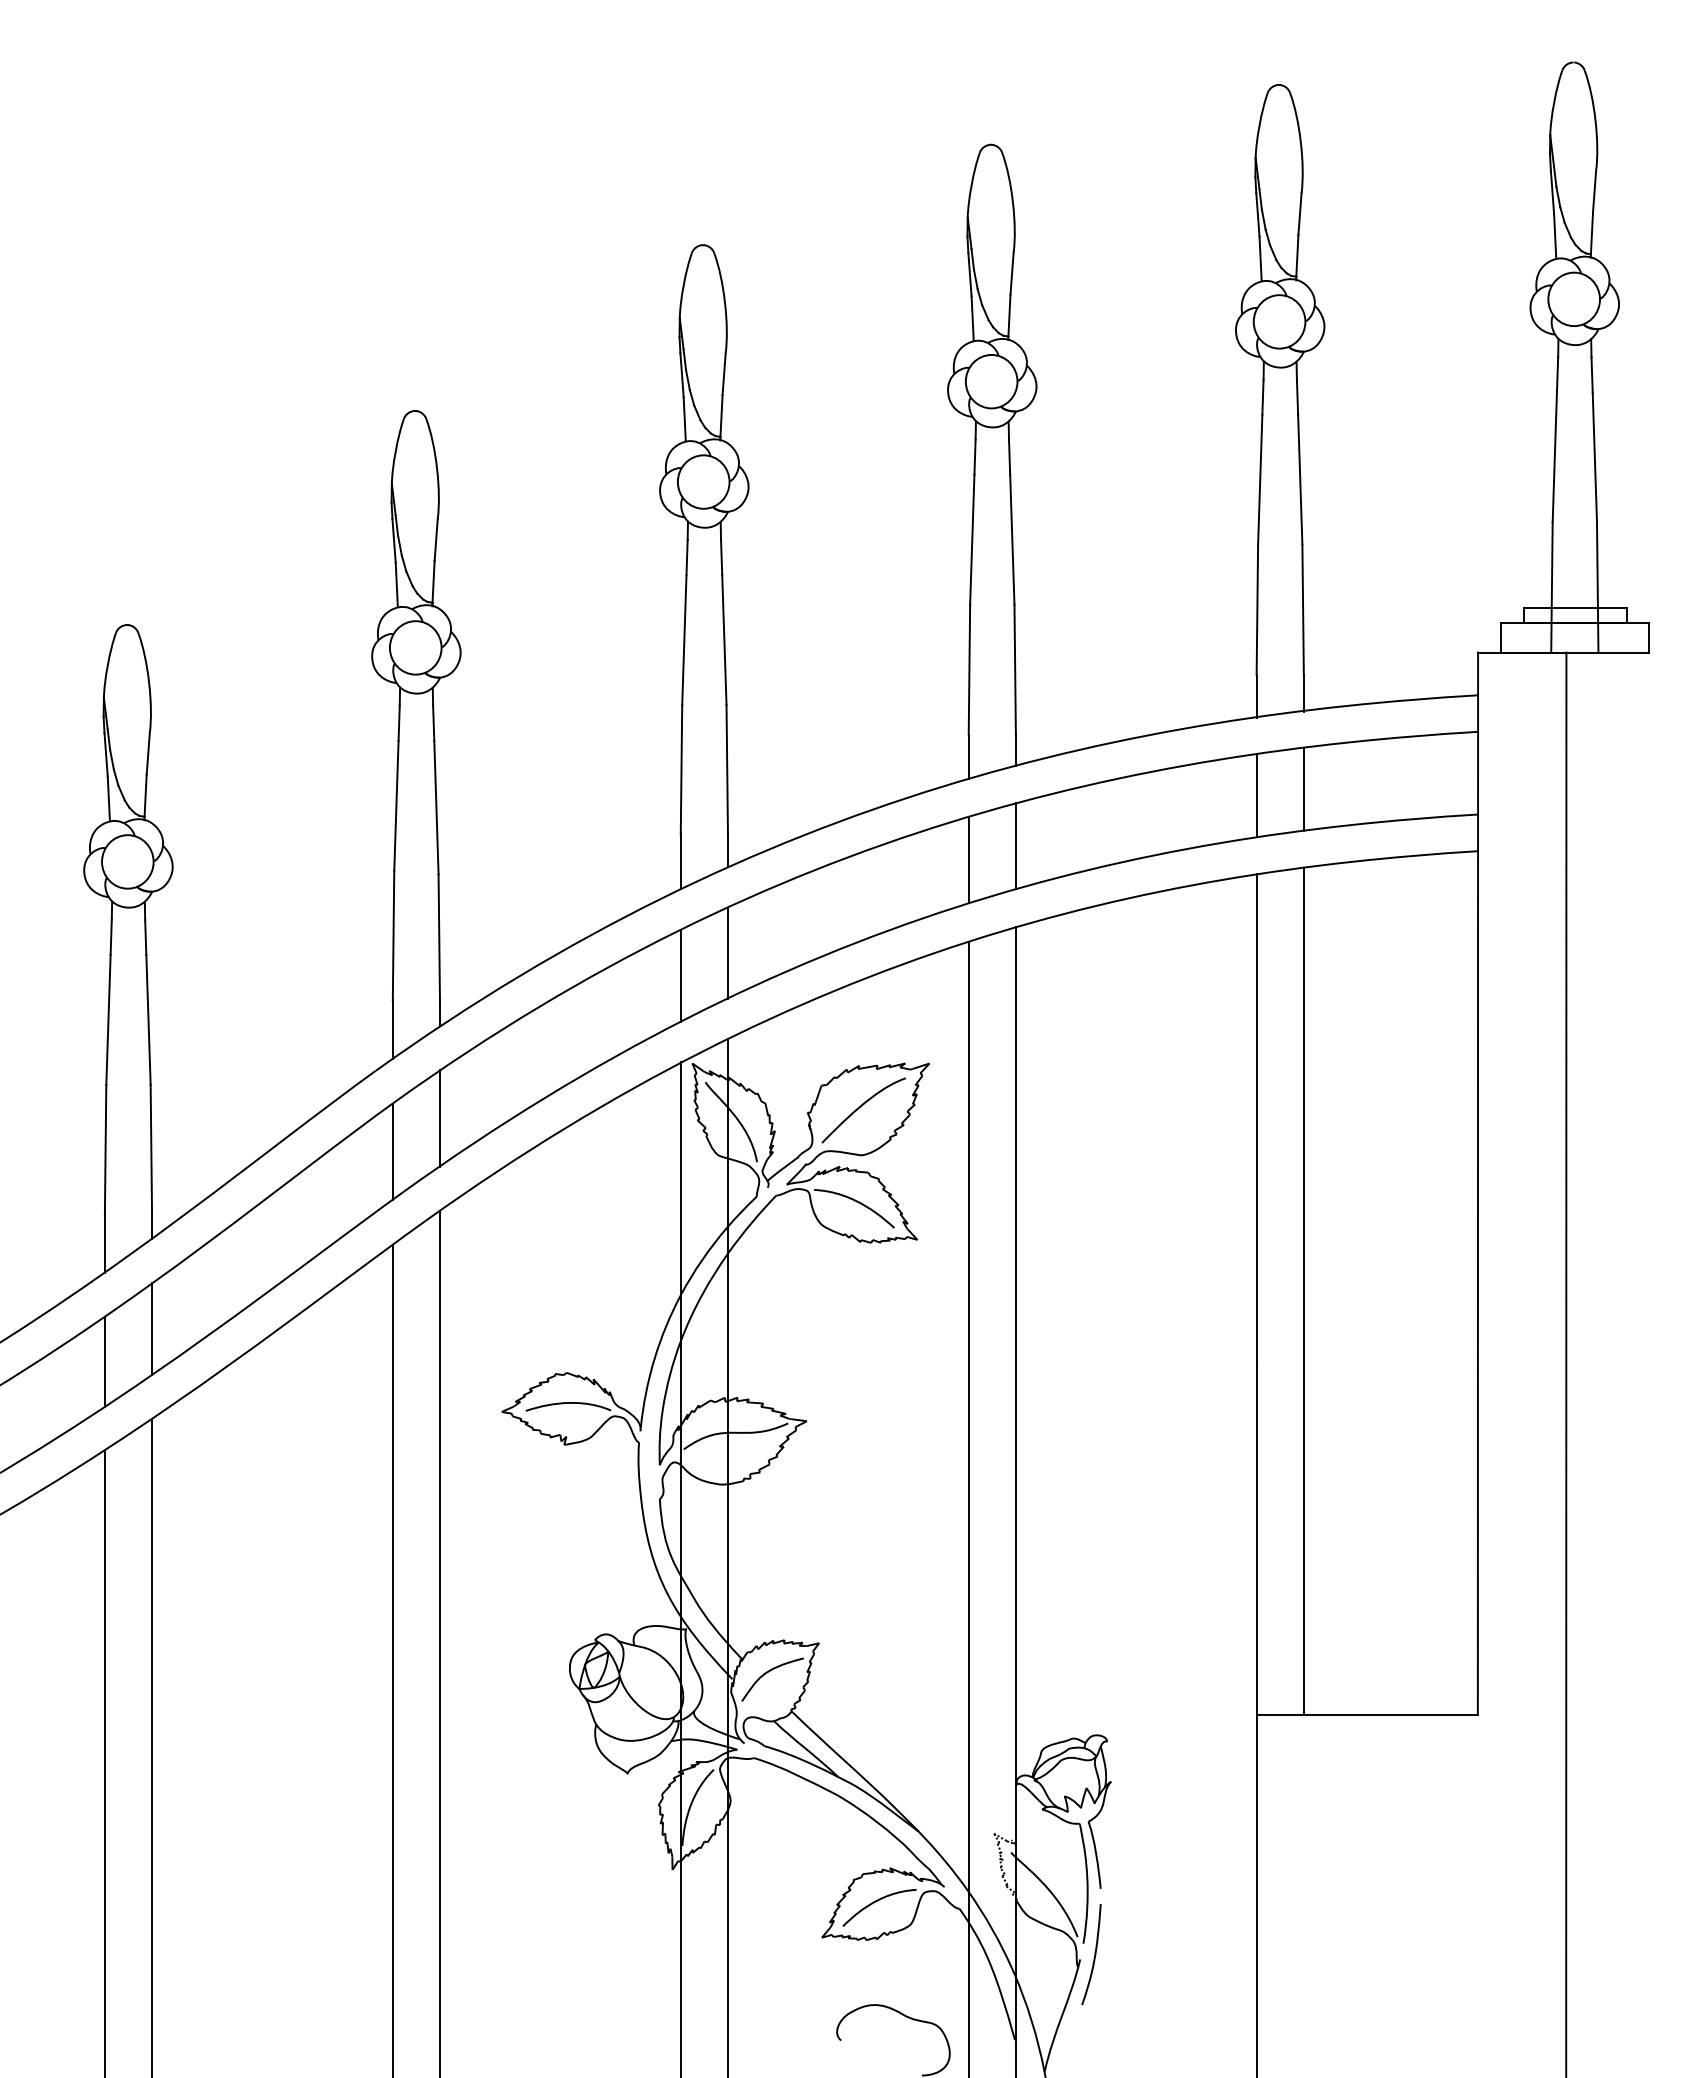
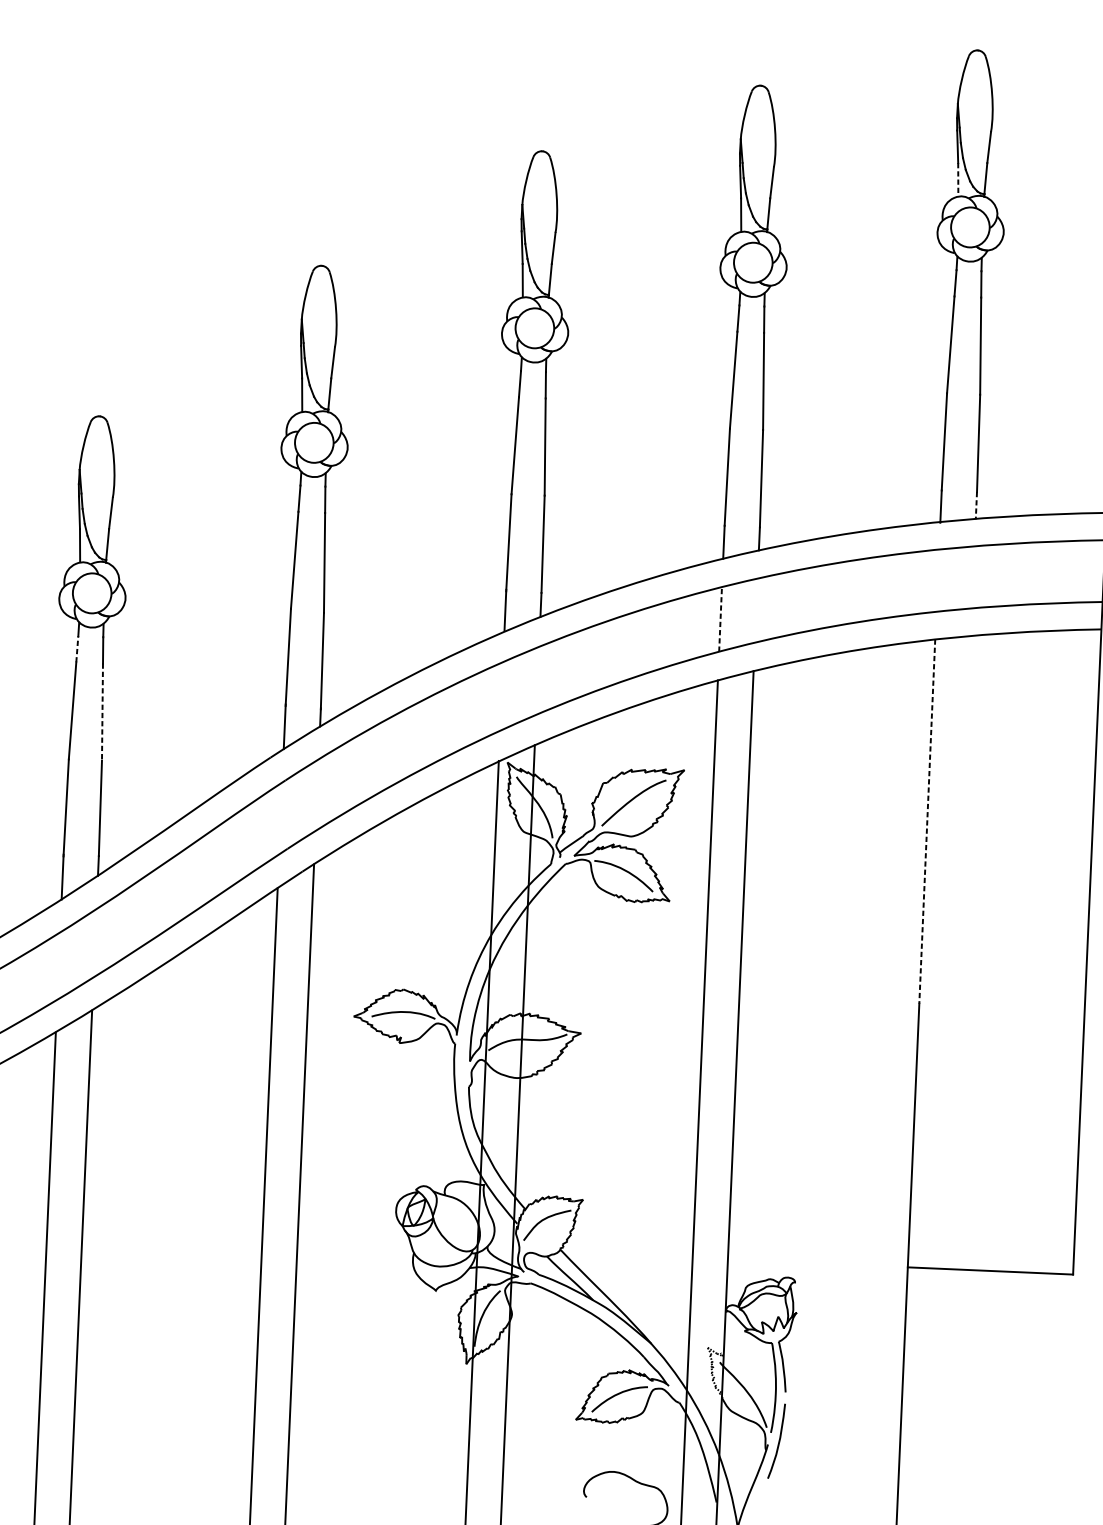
line: (1260, 258) -> (958, 179), solid -> dashed
line: (1303, 693) -> (976, 505), solid -> dashed
line: (1303, 788) -> (973, 576), removed
line: (1256, 795) -> (937, 580), removed
line: (1015, 846) -> (755, 610), removed
line: (968, 859) -> (720, 618), solid -> dashed
line: (111, 937) -> (77, 649), solid -> dashed
line: (727, 953) -> (537, 681), removed
line: (680, 975) -> (501, 696), removed
line: (148, 1019) -> (102, 711), solid -> dashed
line: (440, 1118) -> (317, 795), removed
line: (1256, 1118) -> (927, 821), solid -> dashed
line: (392, 1152) -> (280, 819), removed
line: (1303, 1290) -> (956, 951), removed
line: (152, 1329) -> (95, 943), removed
line: (104, 1361) -> (58, 965), removed

